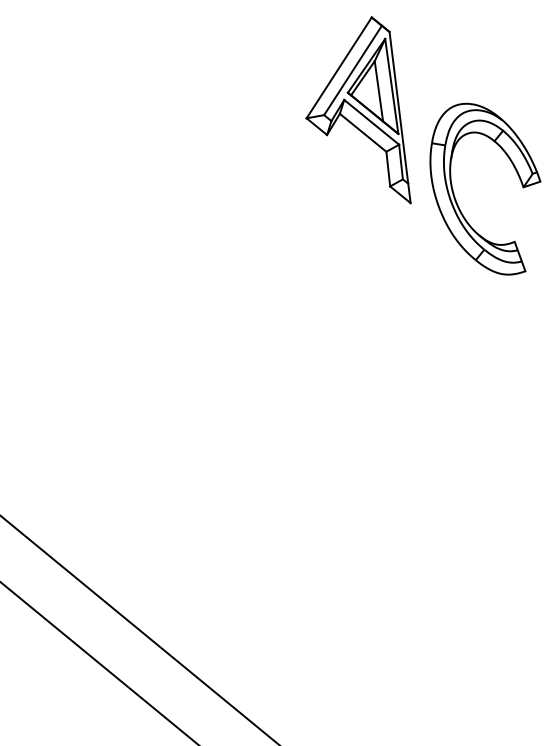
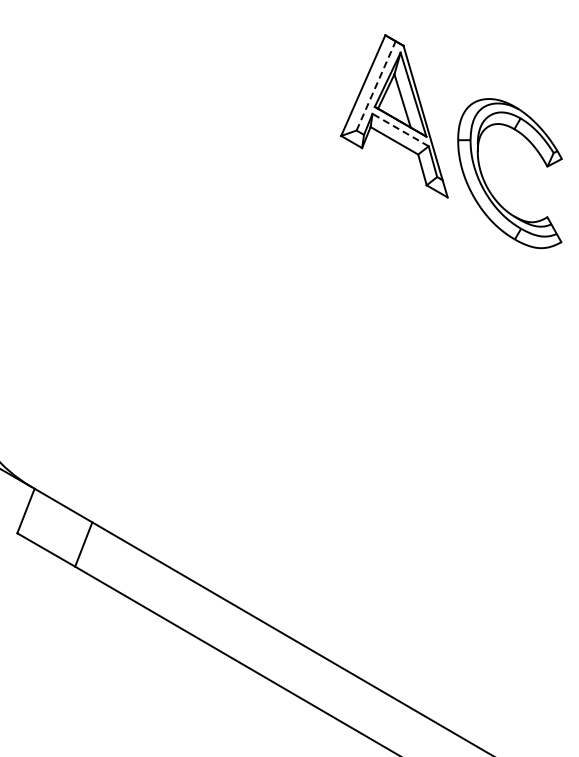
line: (353, 70) -> (376, 85), solid -> dashed
line: (371, 121) -> (400, 129), solid -> dashed

